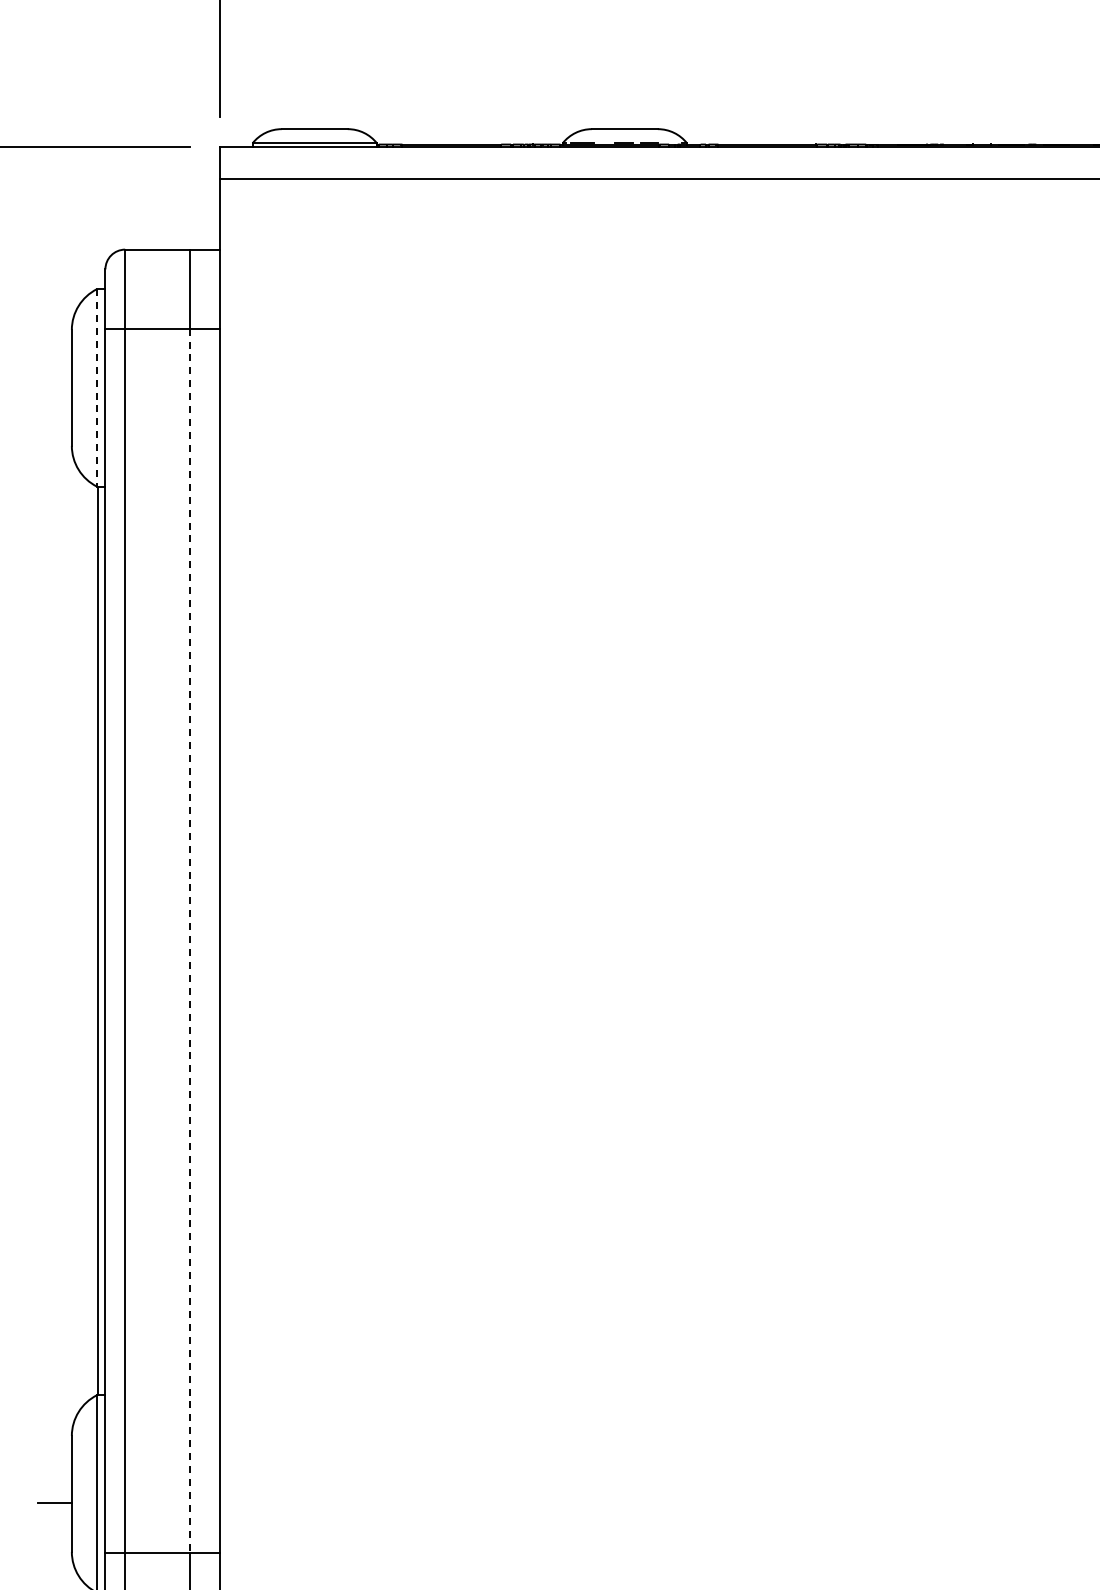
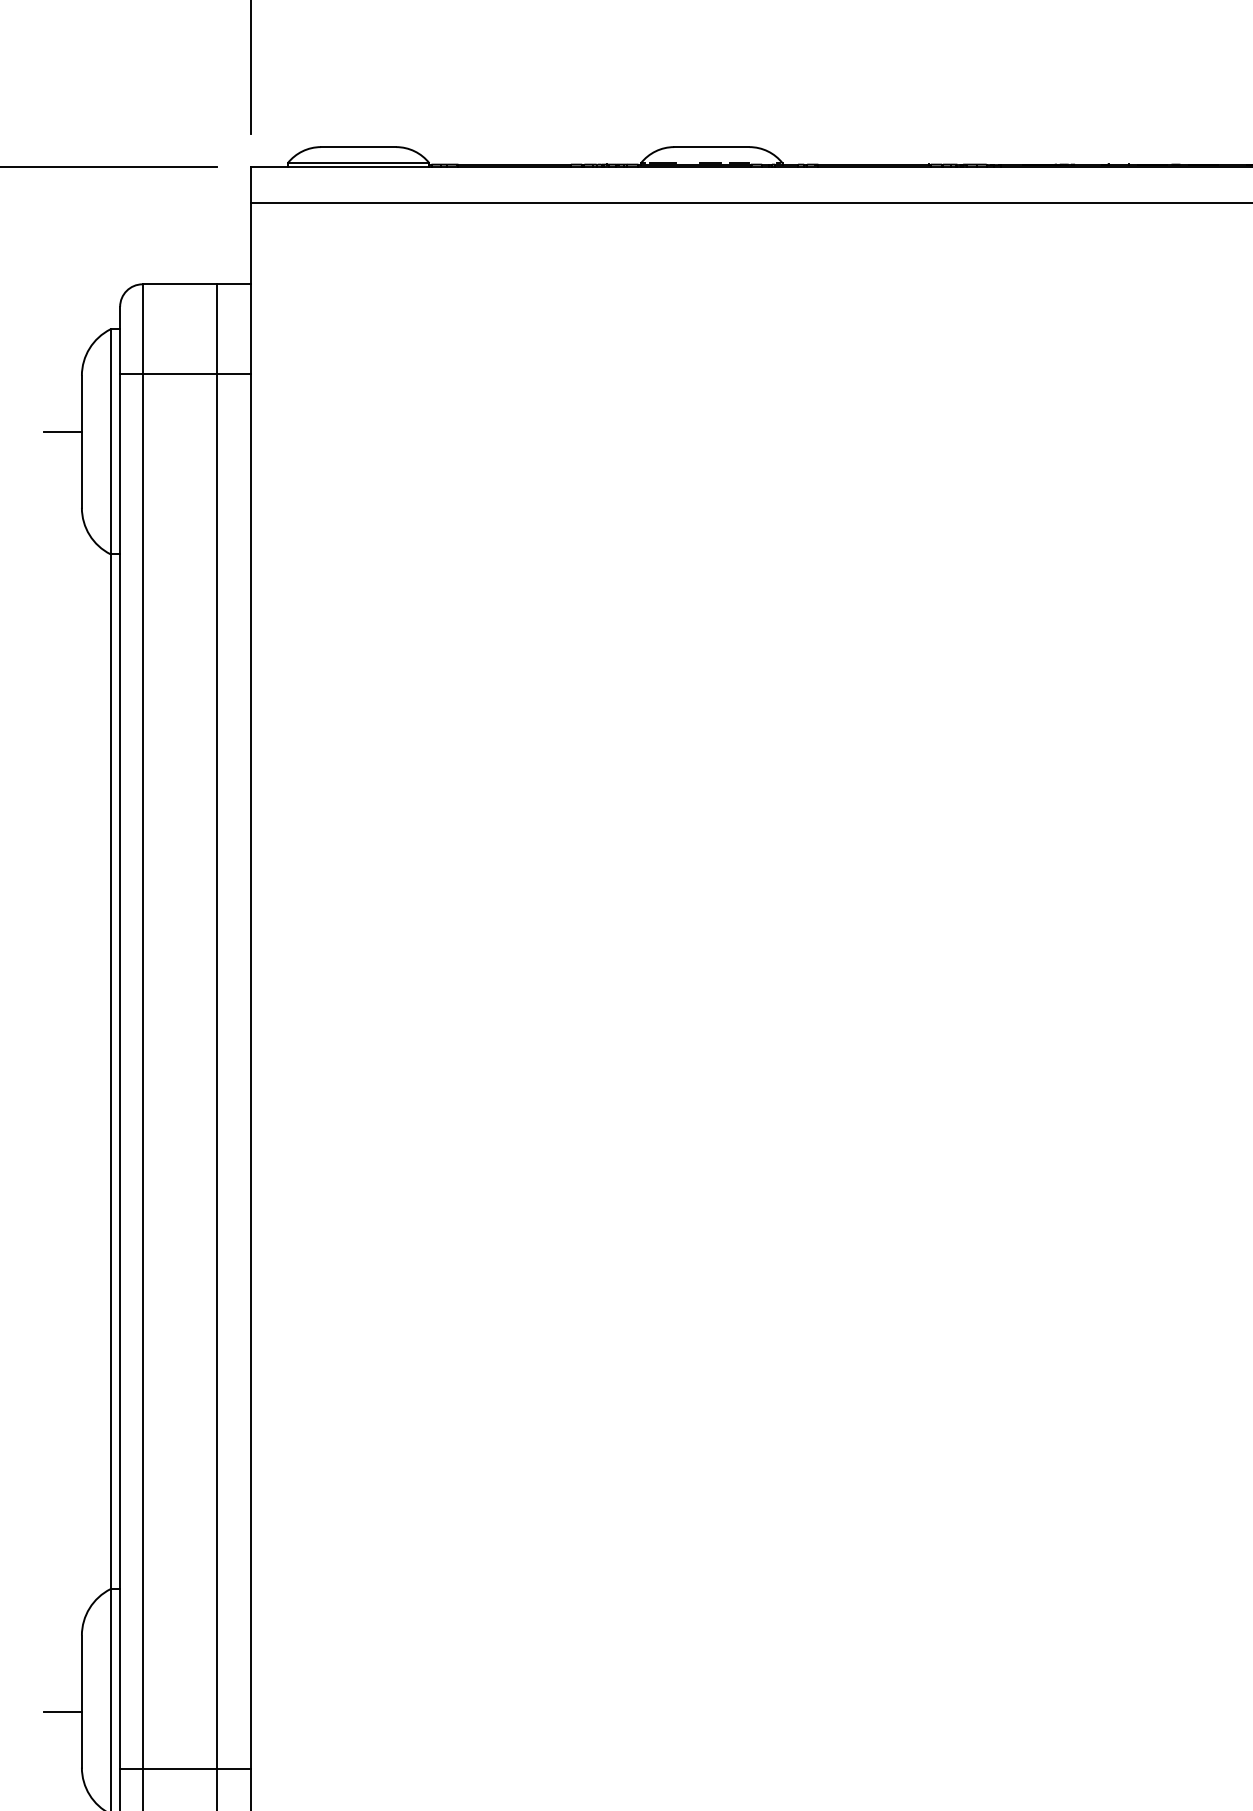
line: (54, 379) -> (62, 432), added
line: (97, 387) -> (111, 441), dashed -> solid
line: (190, 941) -> (217, 1072), dashed -> solid

